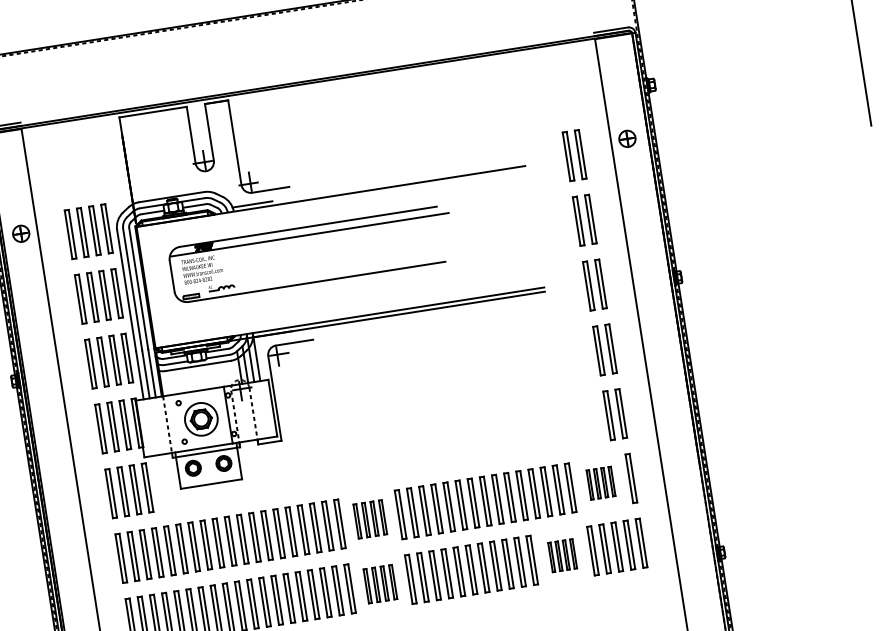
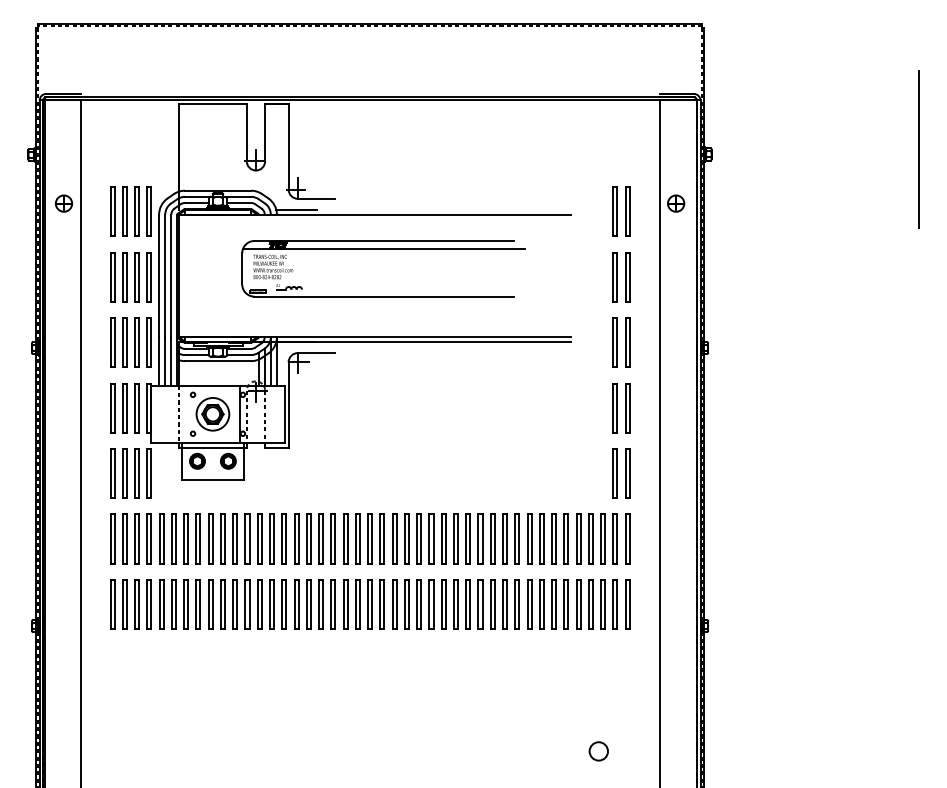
part: (309, 235) -> (383, 249), moved
part: (600, 482) -> (596, 538), size x1.67
part: (369, 519) -> (363, 538), size x1.43
part: (562, 555) -> (547, 604), size x1.67
part: (379, 584) -> (363, 604), size x1.43

